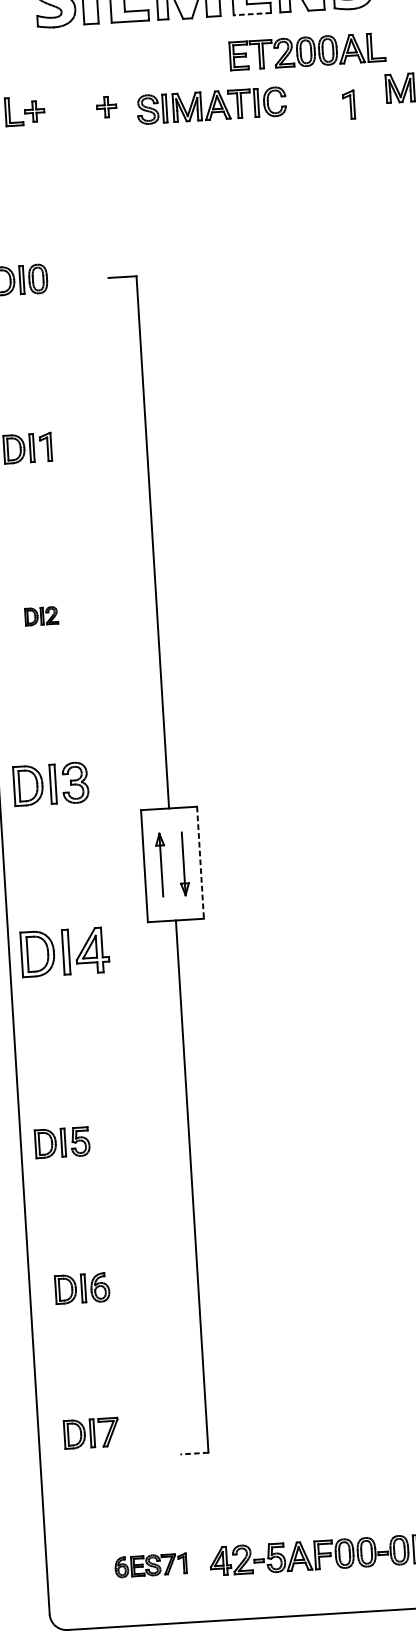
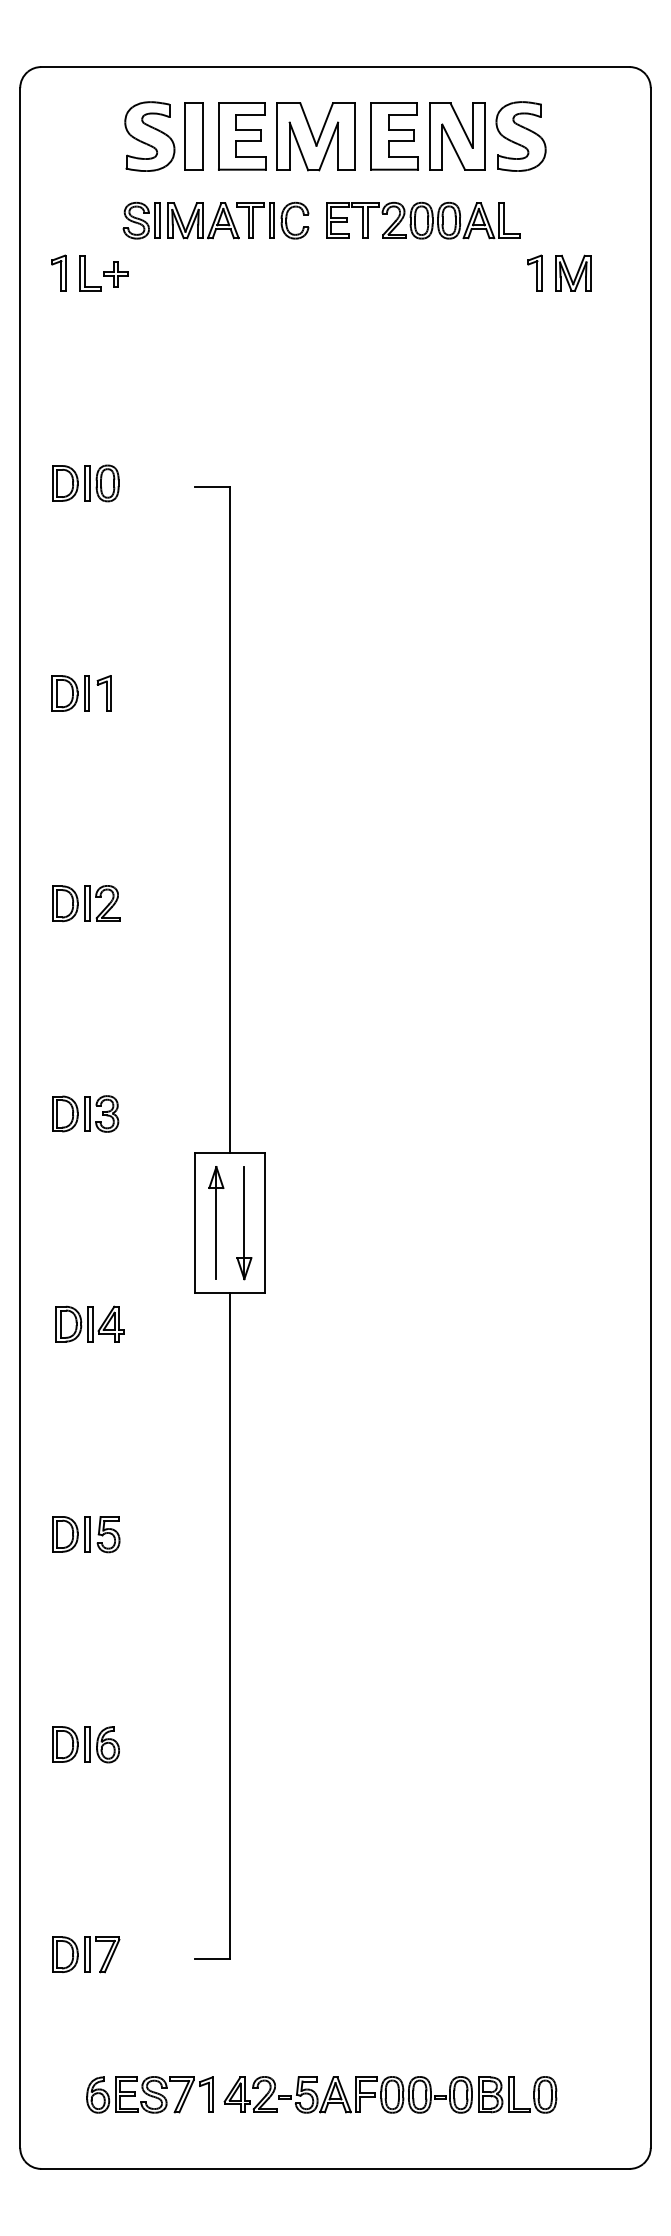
line: (252, 13) -> (394, 169), dashed -> solid
part: (307, 51) -> (423, 220), moved
part: (348, 104) -> (534, 272), moved
part: (211, 105) -> (215, 220), moved
part: (106, 107) -> (205, 274), removed
part: (41, 615) -> (86, 903), size x1.67
part: (51, 783) -> (85, 1113), size x0.71
line: (200, 863) -> (265, 1223), dashed -> solid
part: (161, 864) -> (216, 1222), size x1.43
part: (183, 864) -> (244, 1223), size x1.43
part: (64, 951) -> (89, 1323), size x0.62
part: (62, 1142) -> (86, 1534), moved
part: (91, 1433) -> (86, 1954), moved
line: (194, 1453) -> (212, 1958), dashed -> solid
part: (150, 1565) -> (149, 2094), size x1.43

